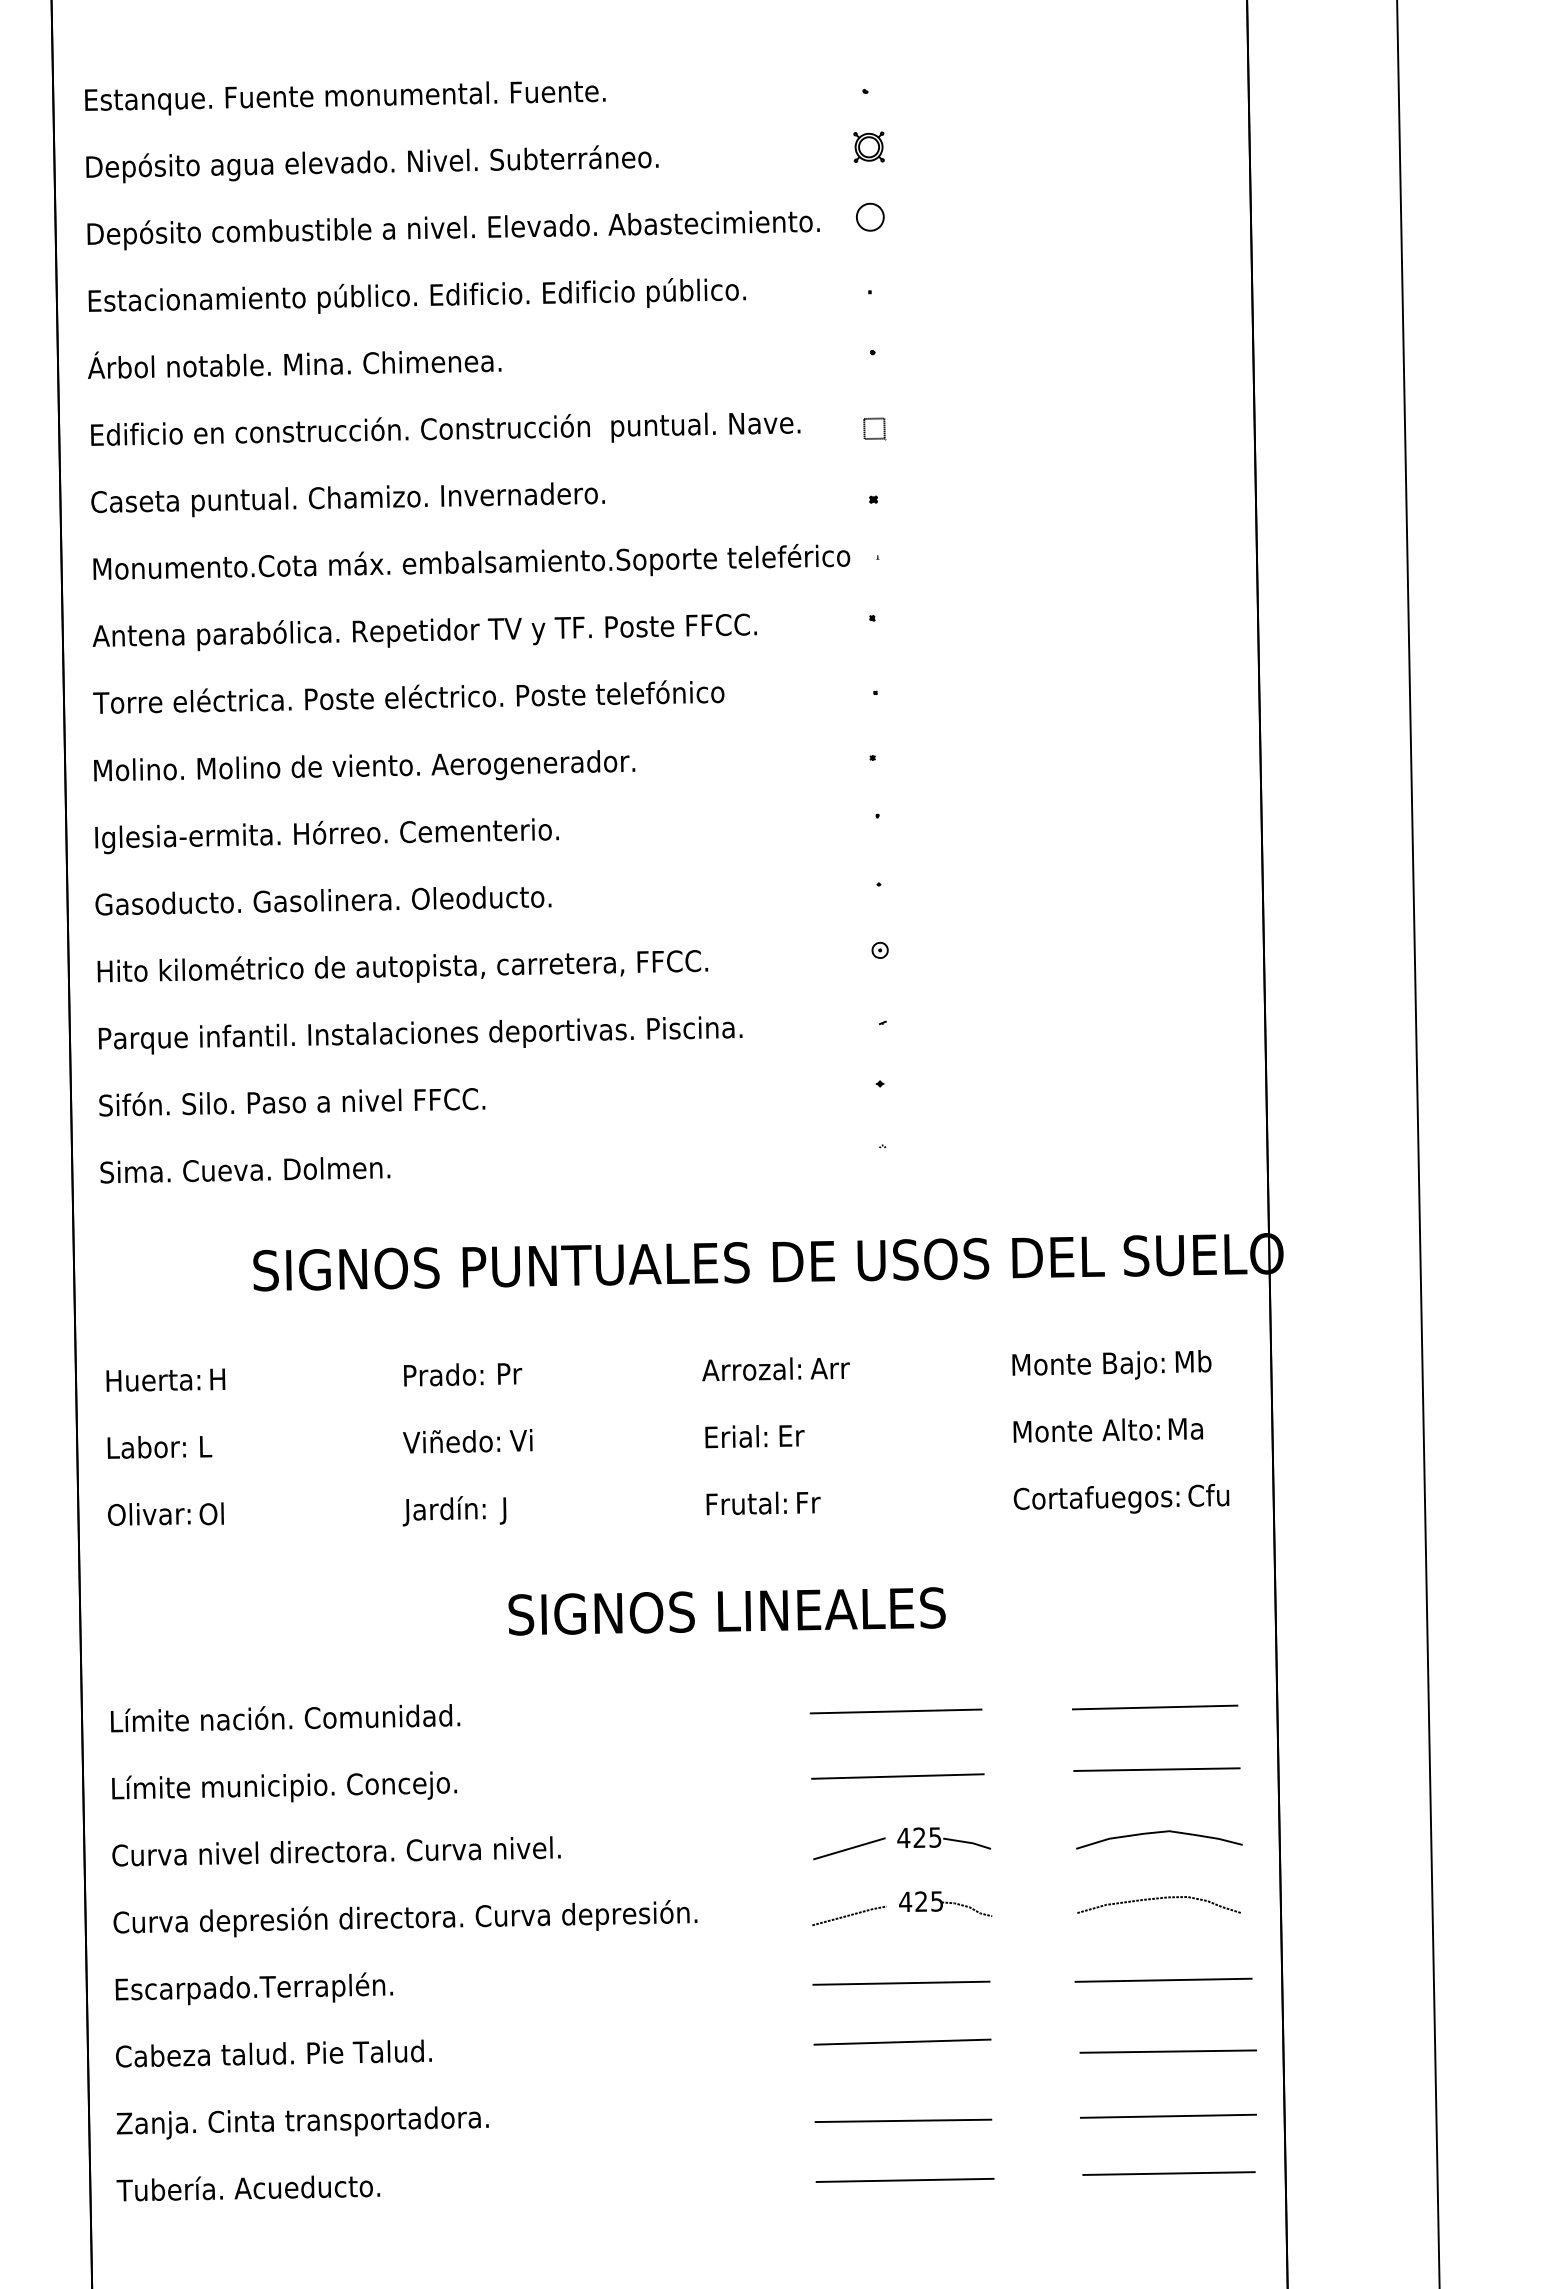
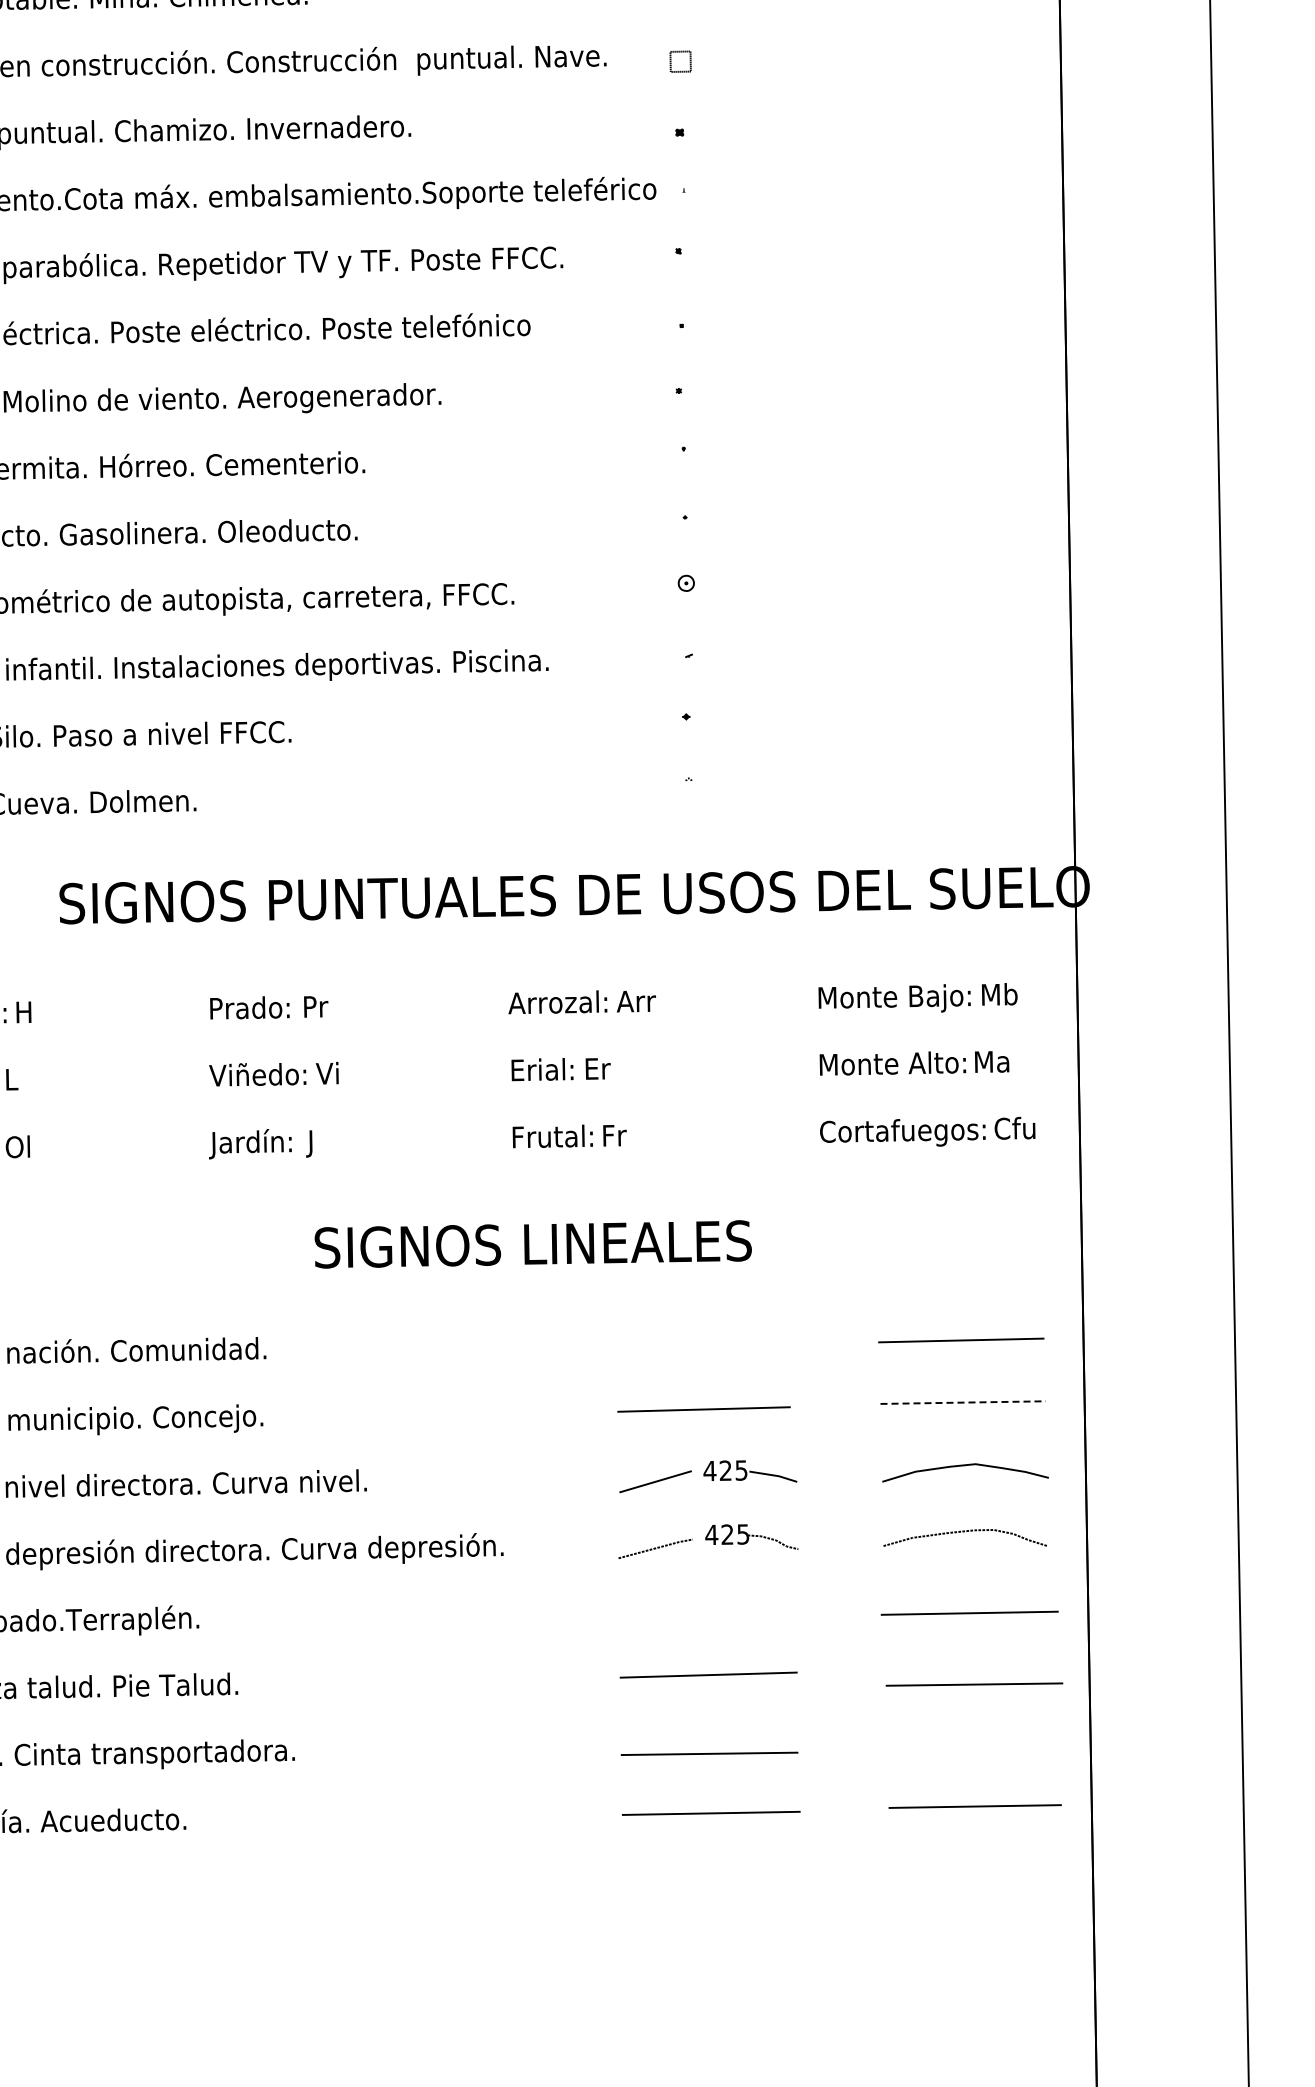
line: (895, 1711) -> (701, 1344), removed
line: (1156, 1769) -> (962, 1402), solid -> dashed
line: (901, 1982) -> (707, 1615), removed
line: (1167, 2115) -> (973, 1748), removed

